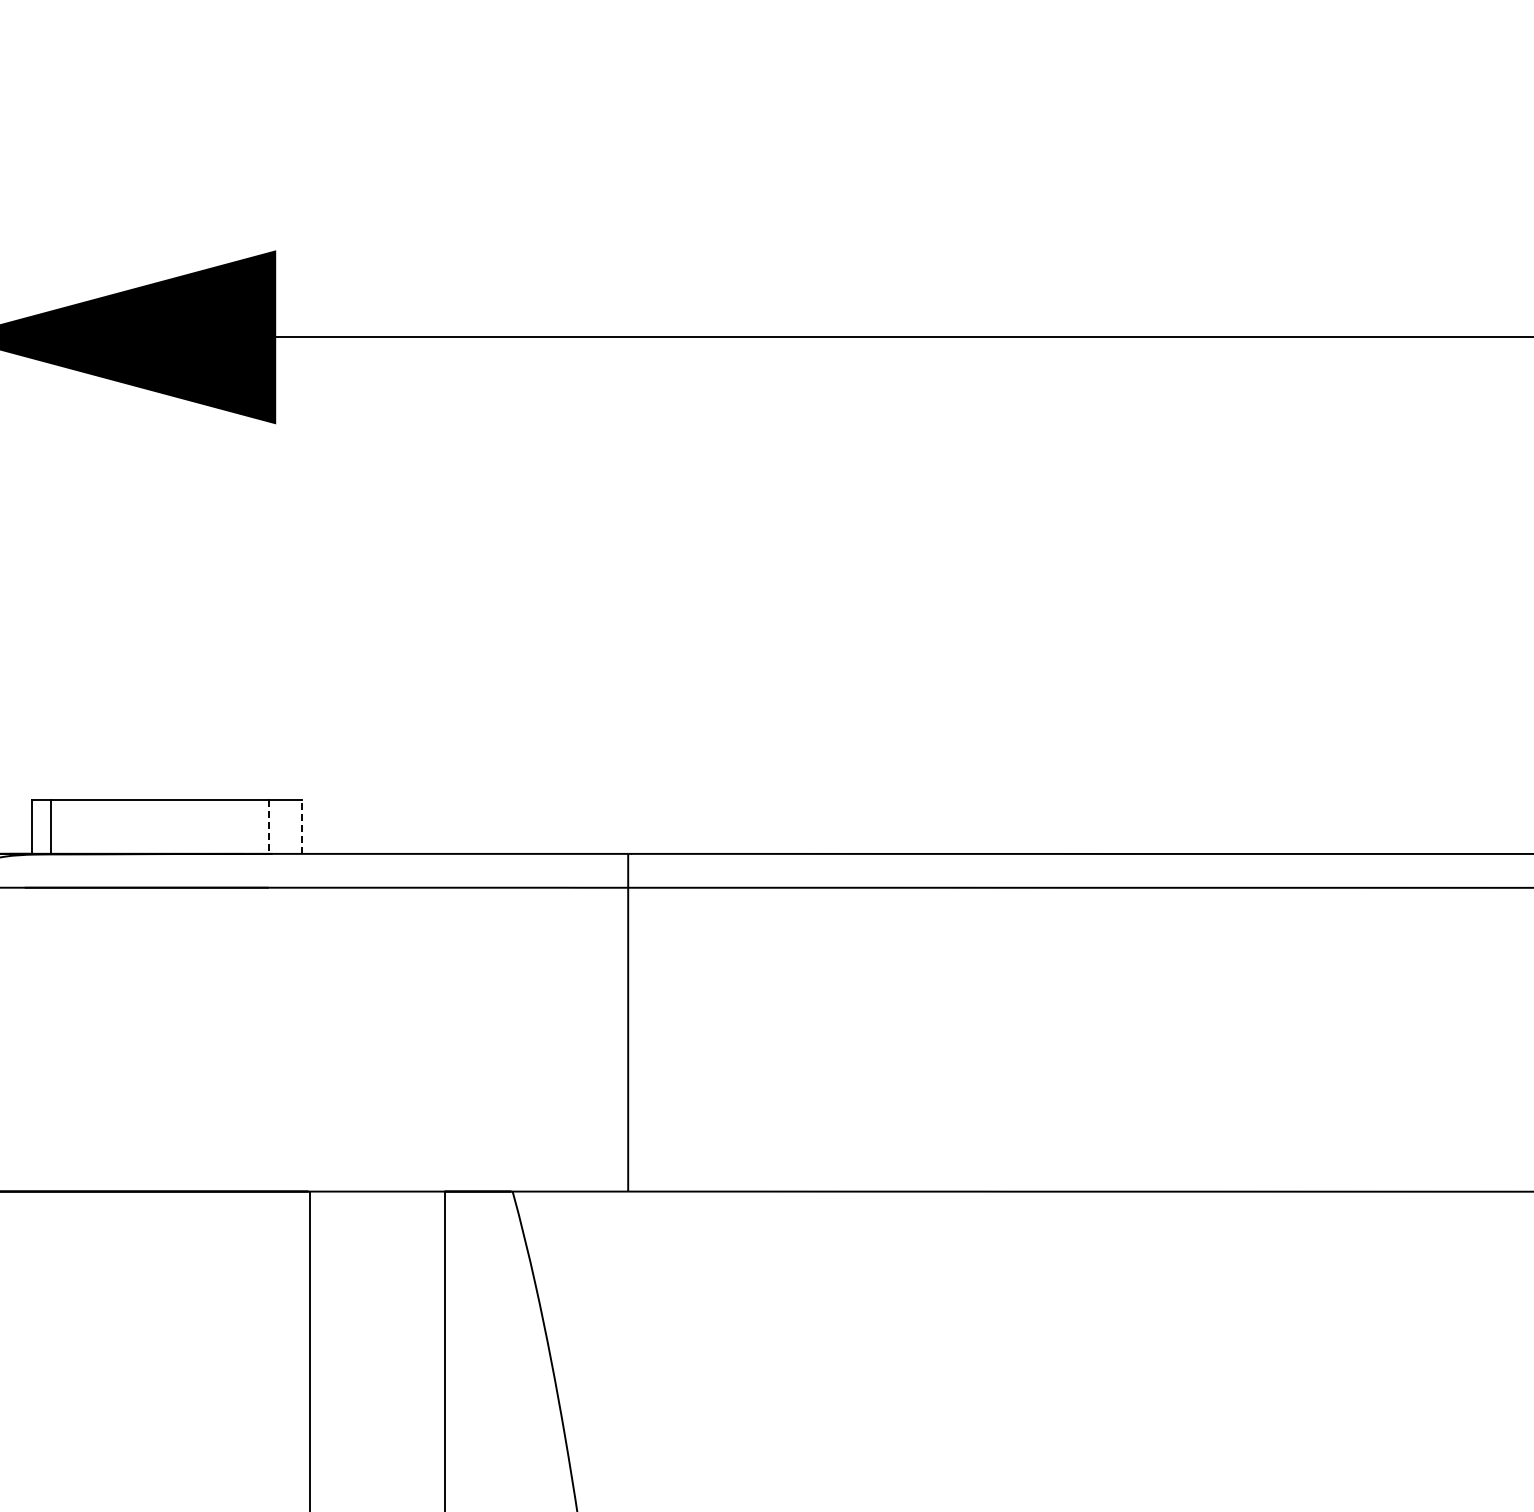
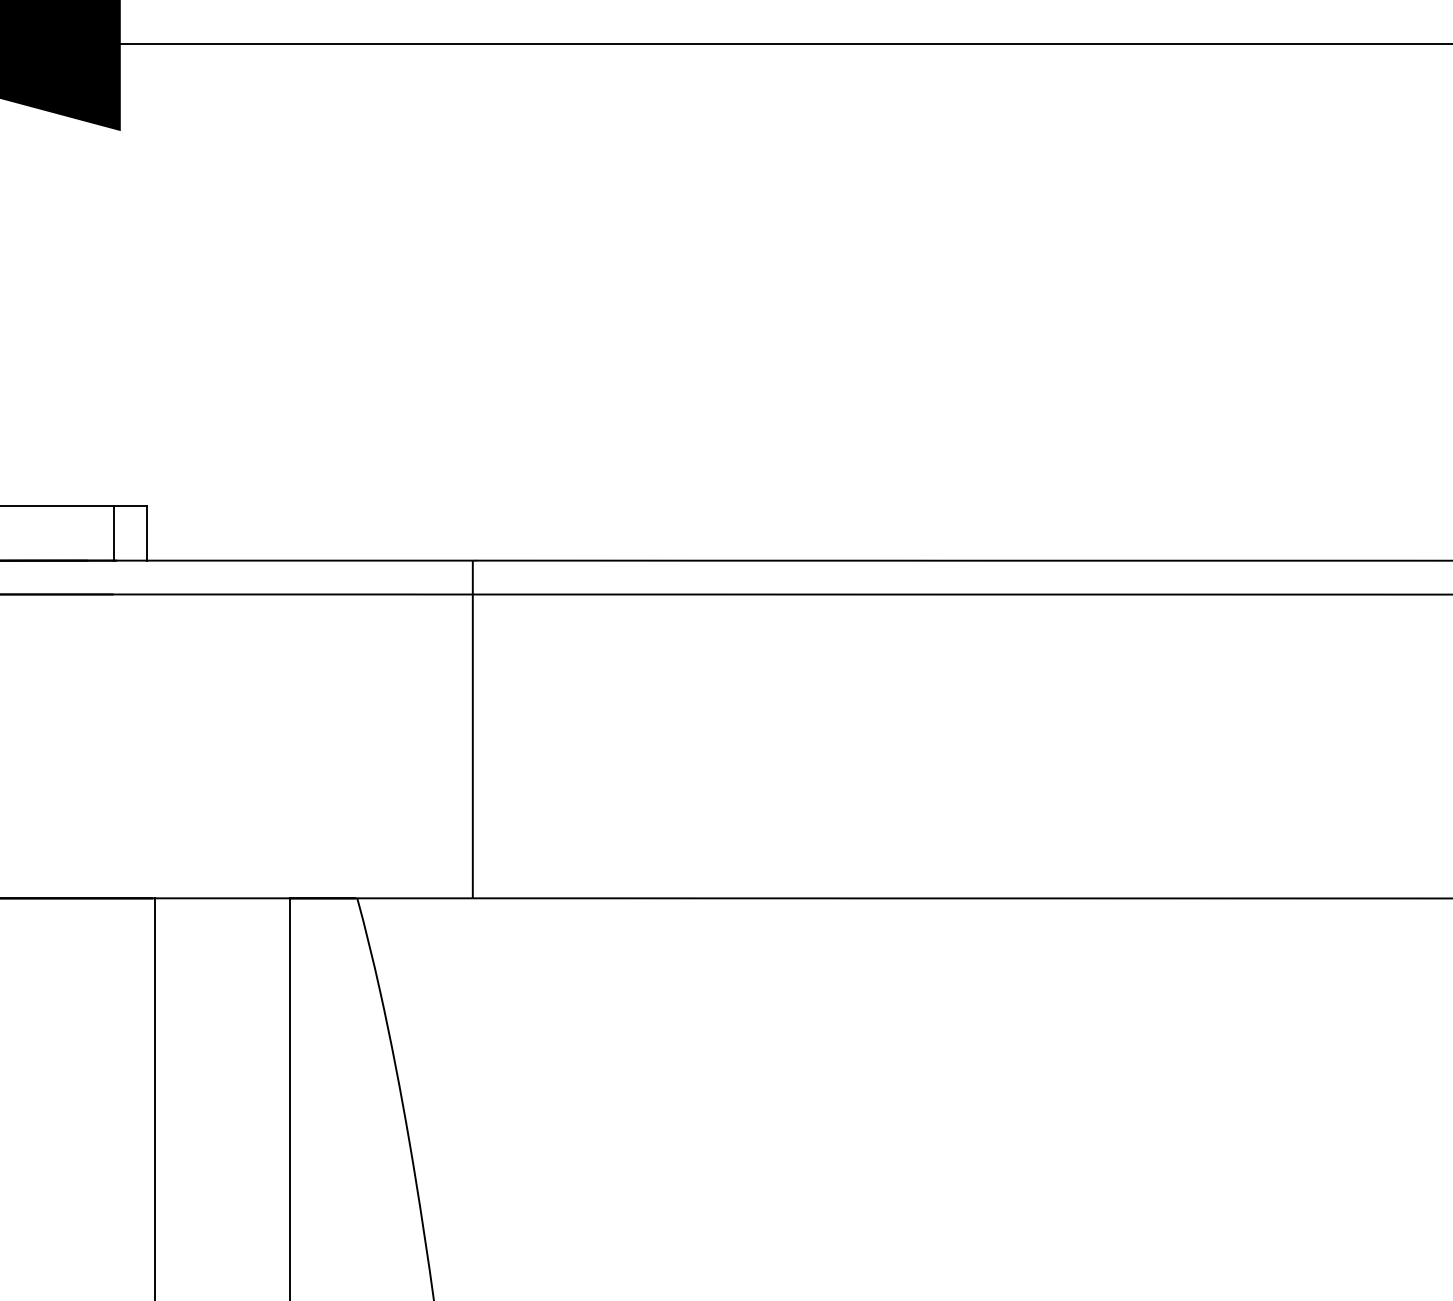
line: (302, 826) -> (147, 533), dashed -> solid
line: (268, 827) -> (113, 534), dashed -> solid

